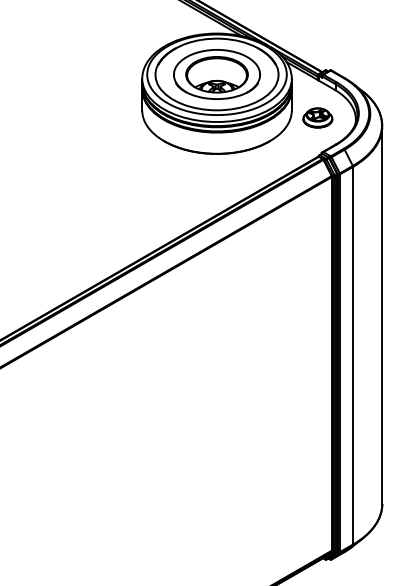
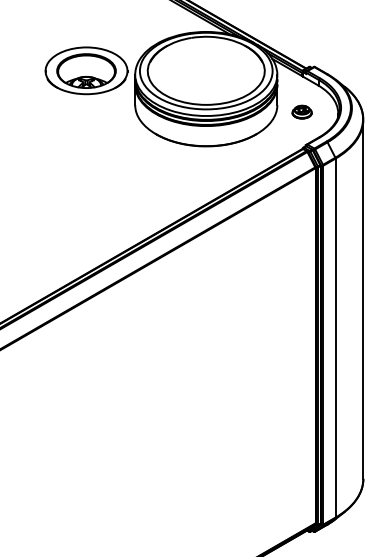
part: (217, 74) -> (86, 70), moved
part: (317, 117) -> (301, 111), size x0.7

